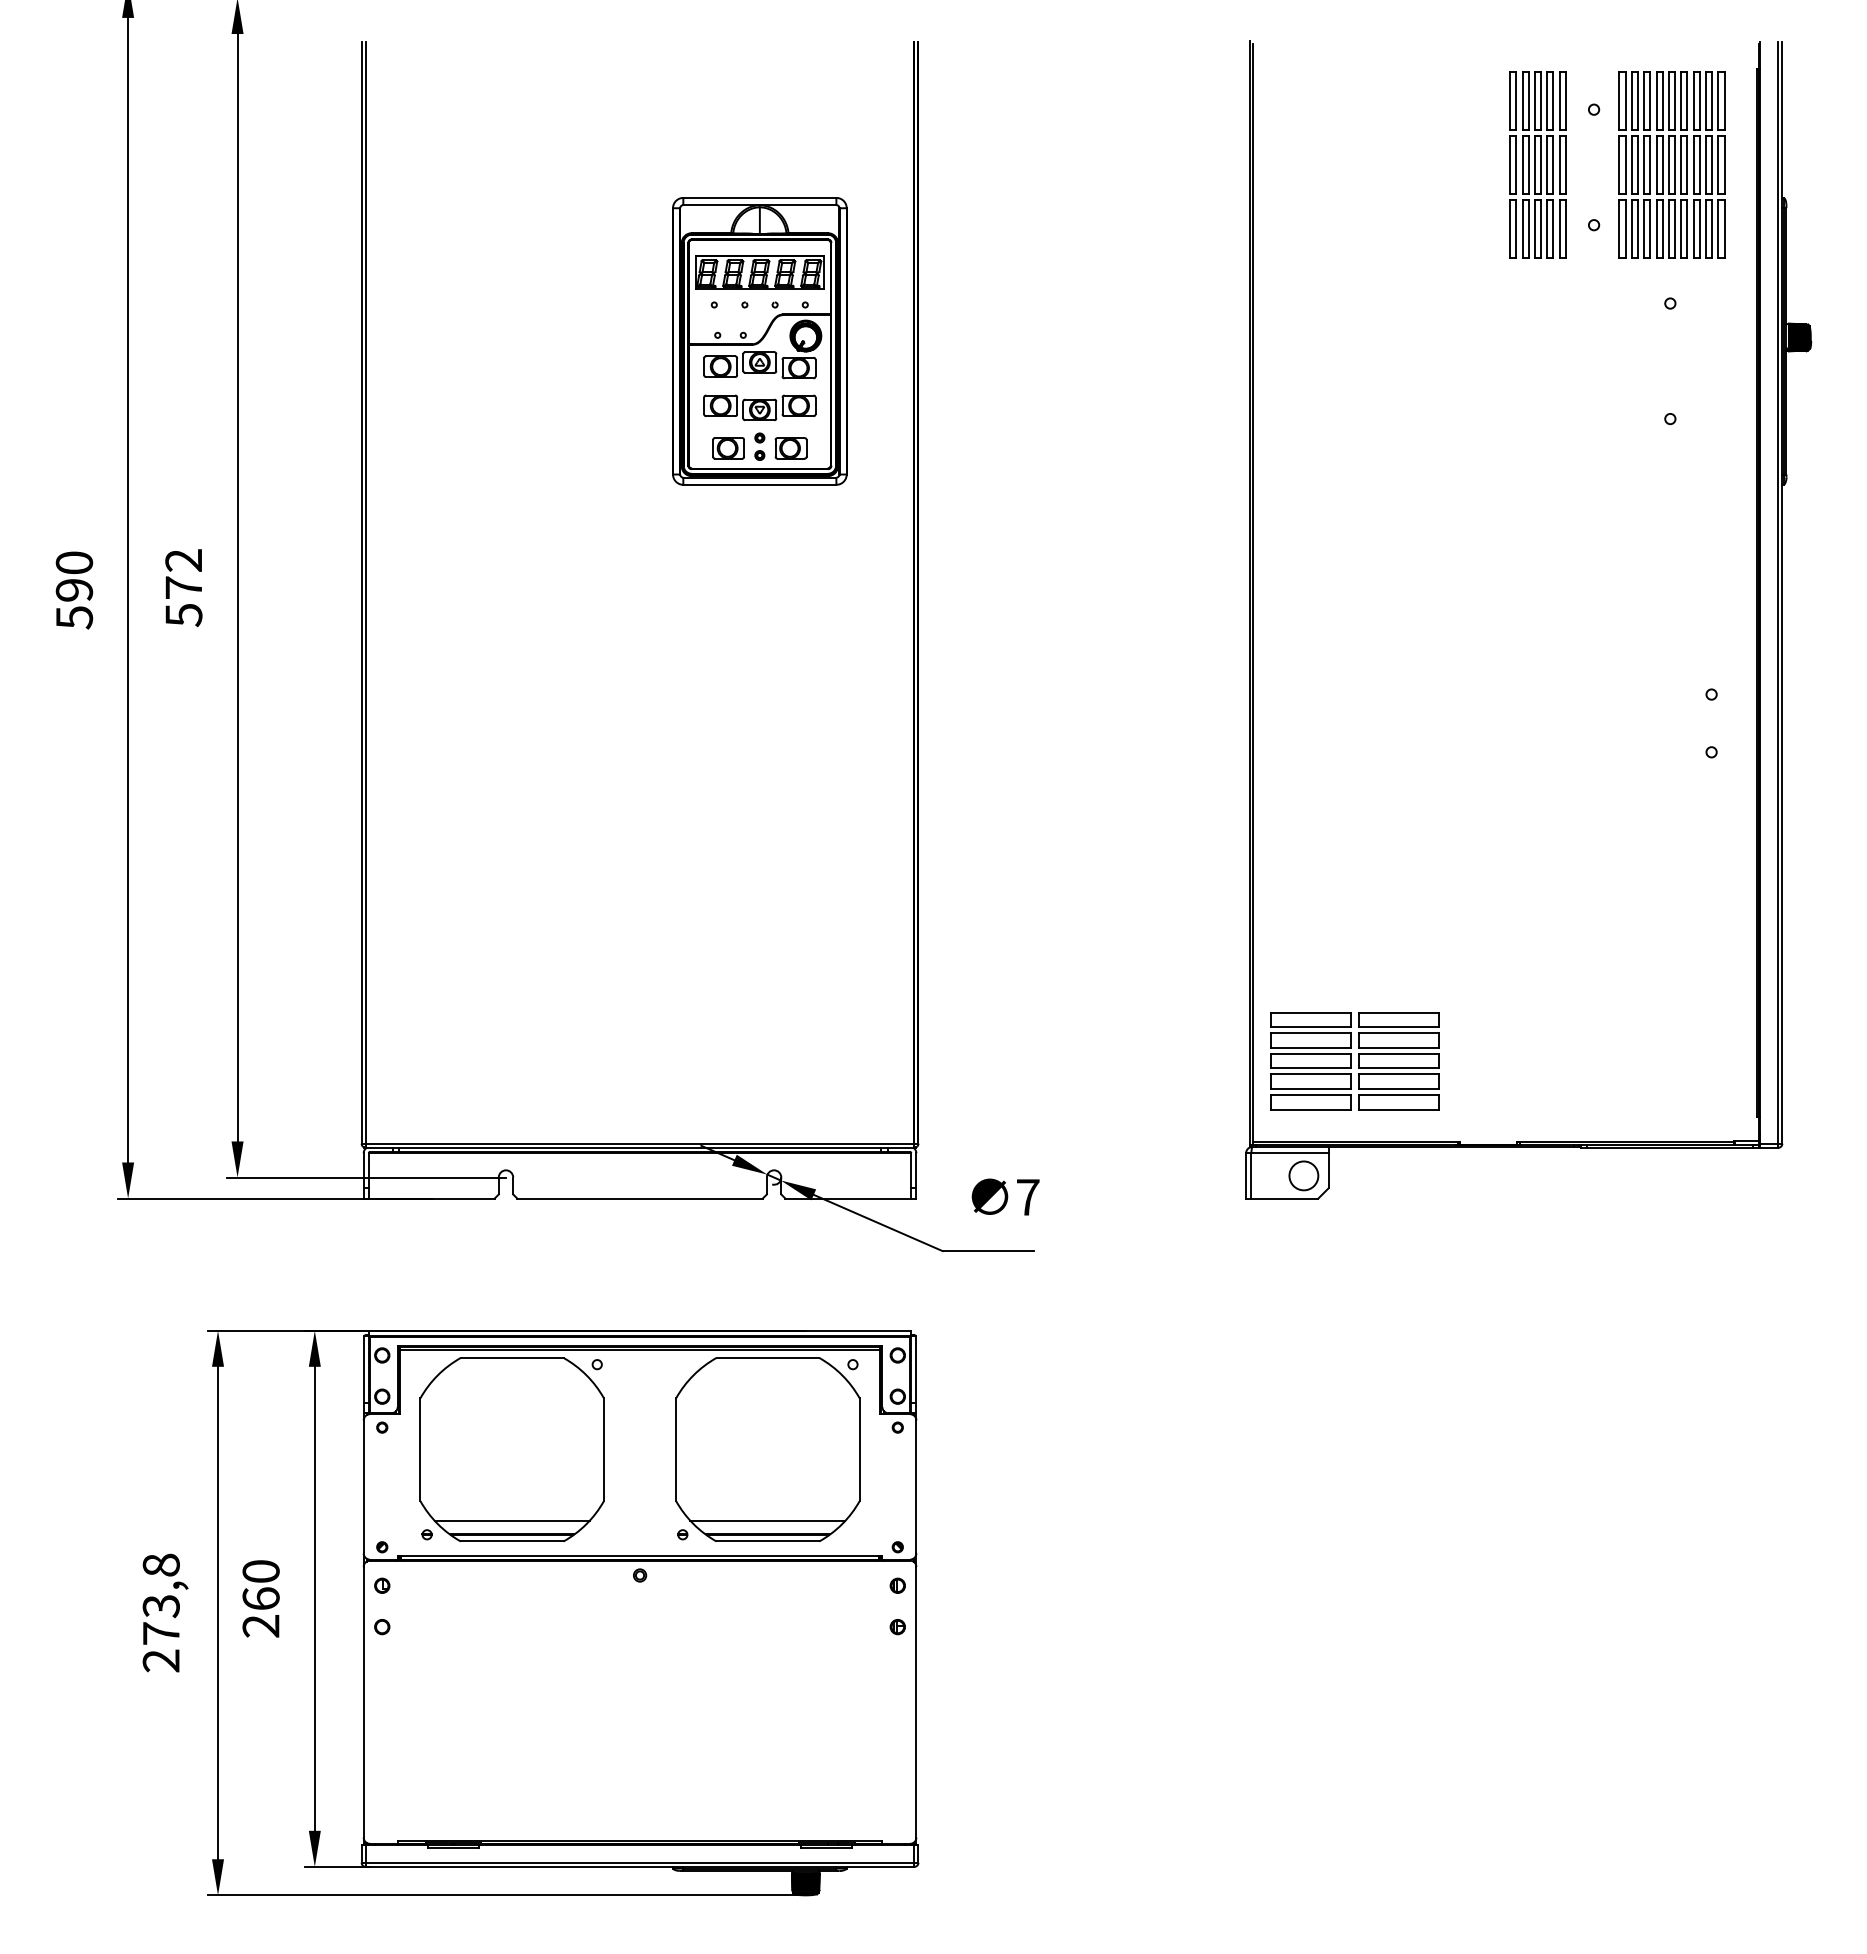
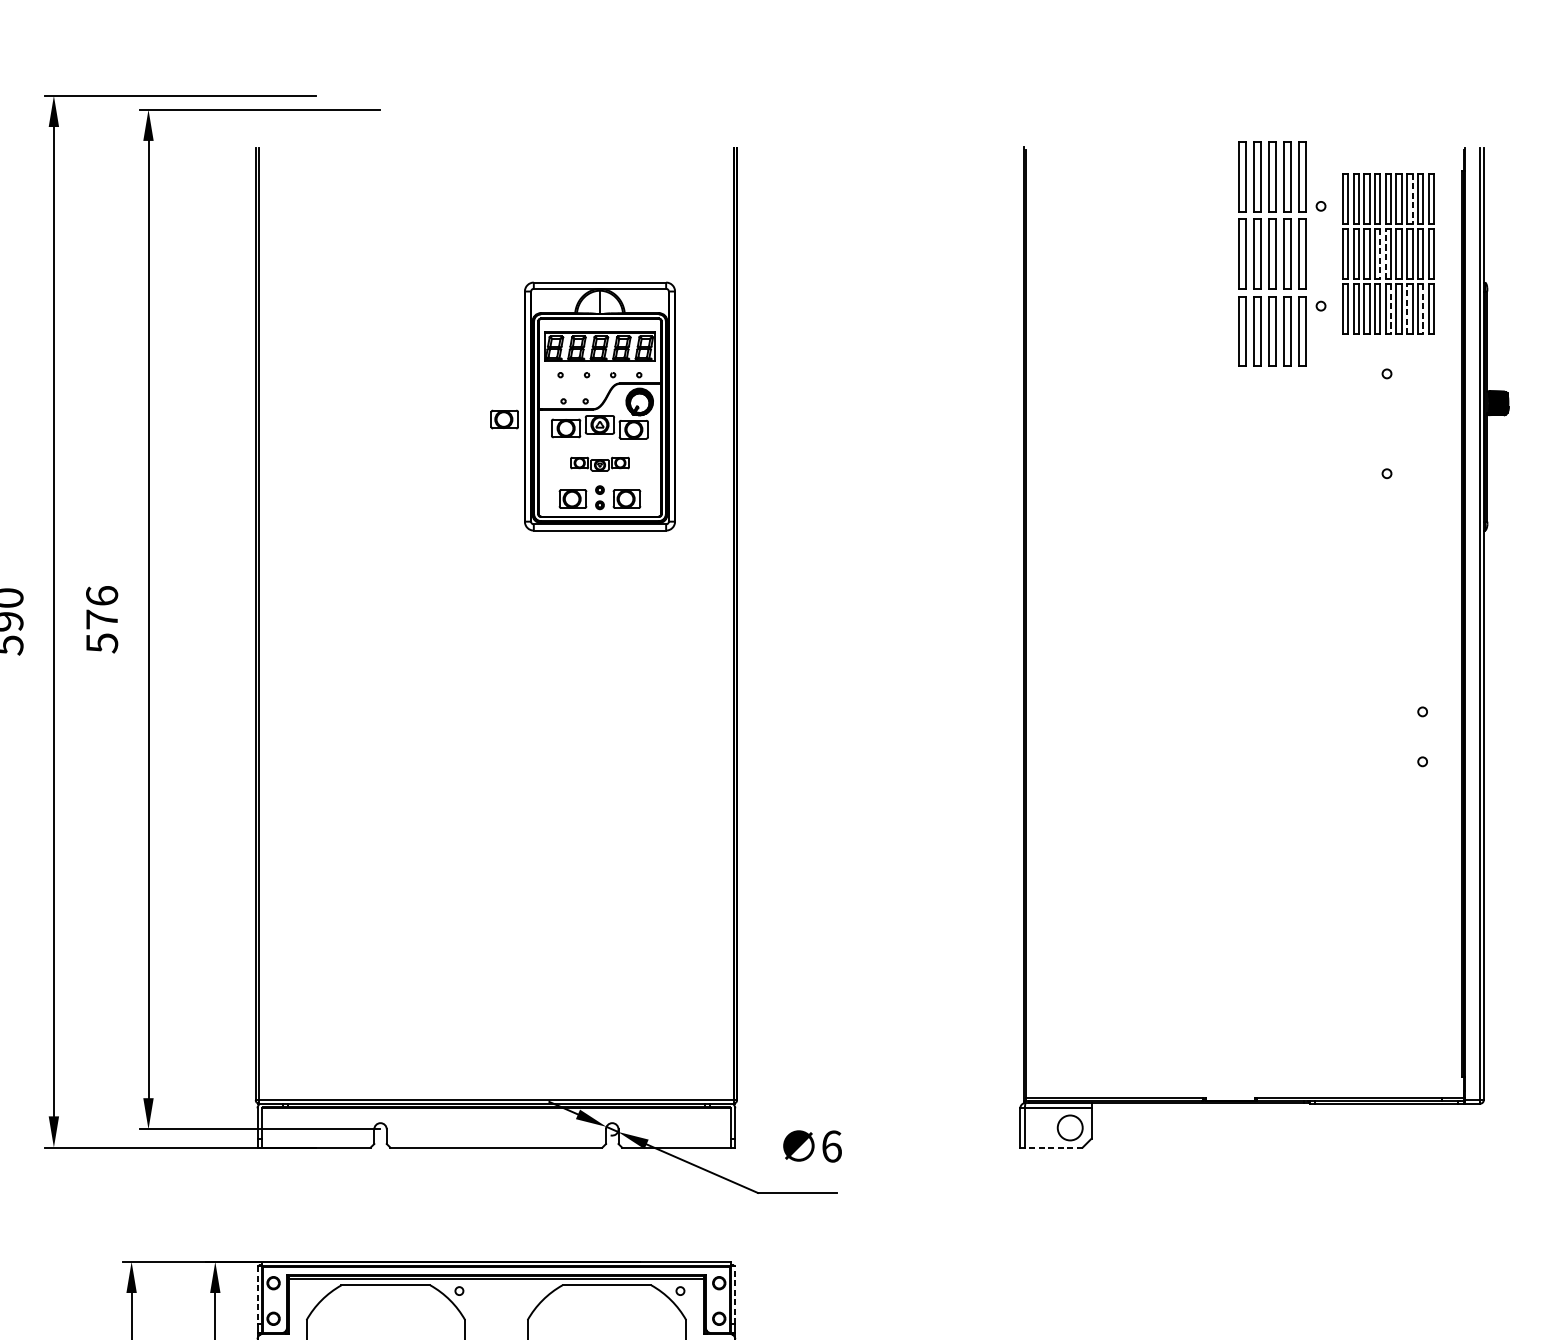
line: (1699, 101) -> (1412, 199), solid -> dashed
part: (1537, 164) -> (1272, 253), size x1.4
line: (1662, 164) -> (1380, 253), solid -> dashed
line: (1668, 164) -> (1385, 253), solid -> dashed
line: (1675, 228) -> (1391, 309), solid -> dashed
line: (1693, 228) -> (1407, 309), solid -> dashed
line: (1712, 228) -> (1423, 309), solid -> dashed
part: (649, 356) -> (504, 419), added
part: (759, 407) -> (599, 463), size x0.6
text: (183, 559) -> (101, 595), 572 -> 576
part: (1354, 1061) -> (1113, 1029), removed
text: (1028, 1197) -> (832, 1146), 7 -> 6
line: (1284, 1198) -> (1053, 1147), solid -> dashed
line: (363, 1369) -> (257, 1295), solid -> dashed
line: (916, 1369) -> (735, 1295), solid -> dashed

